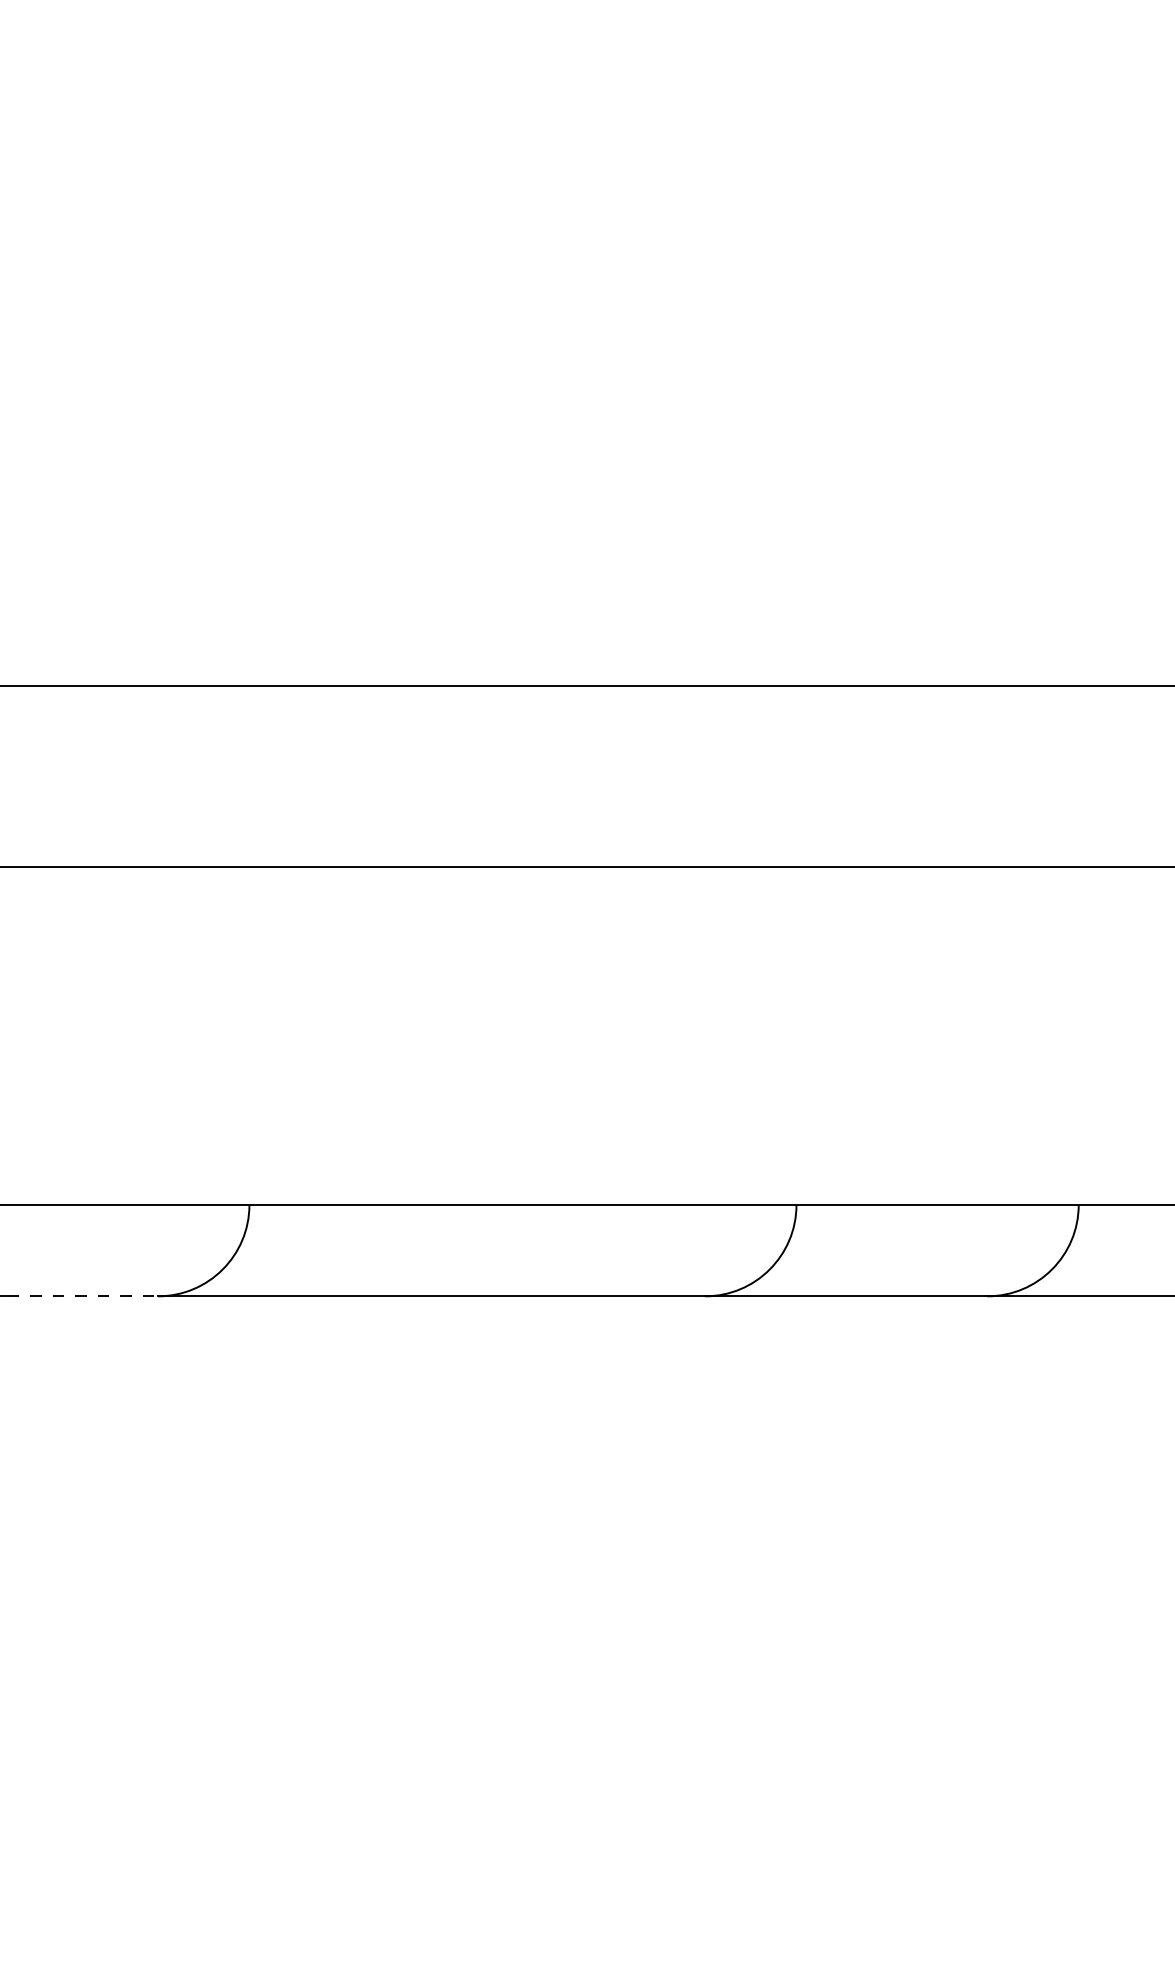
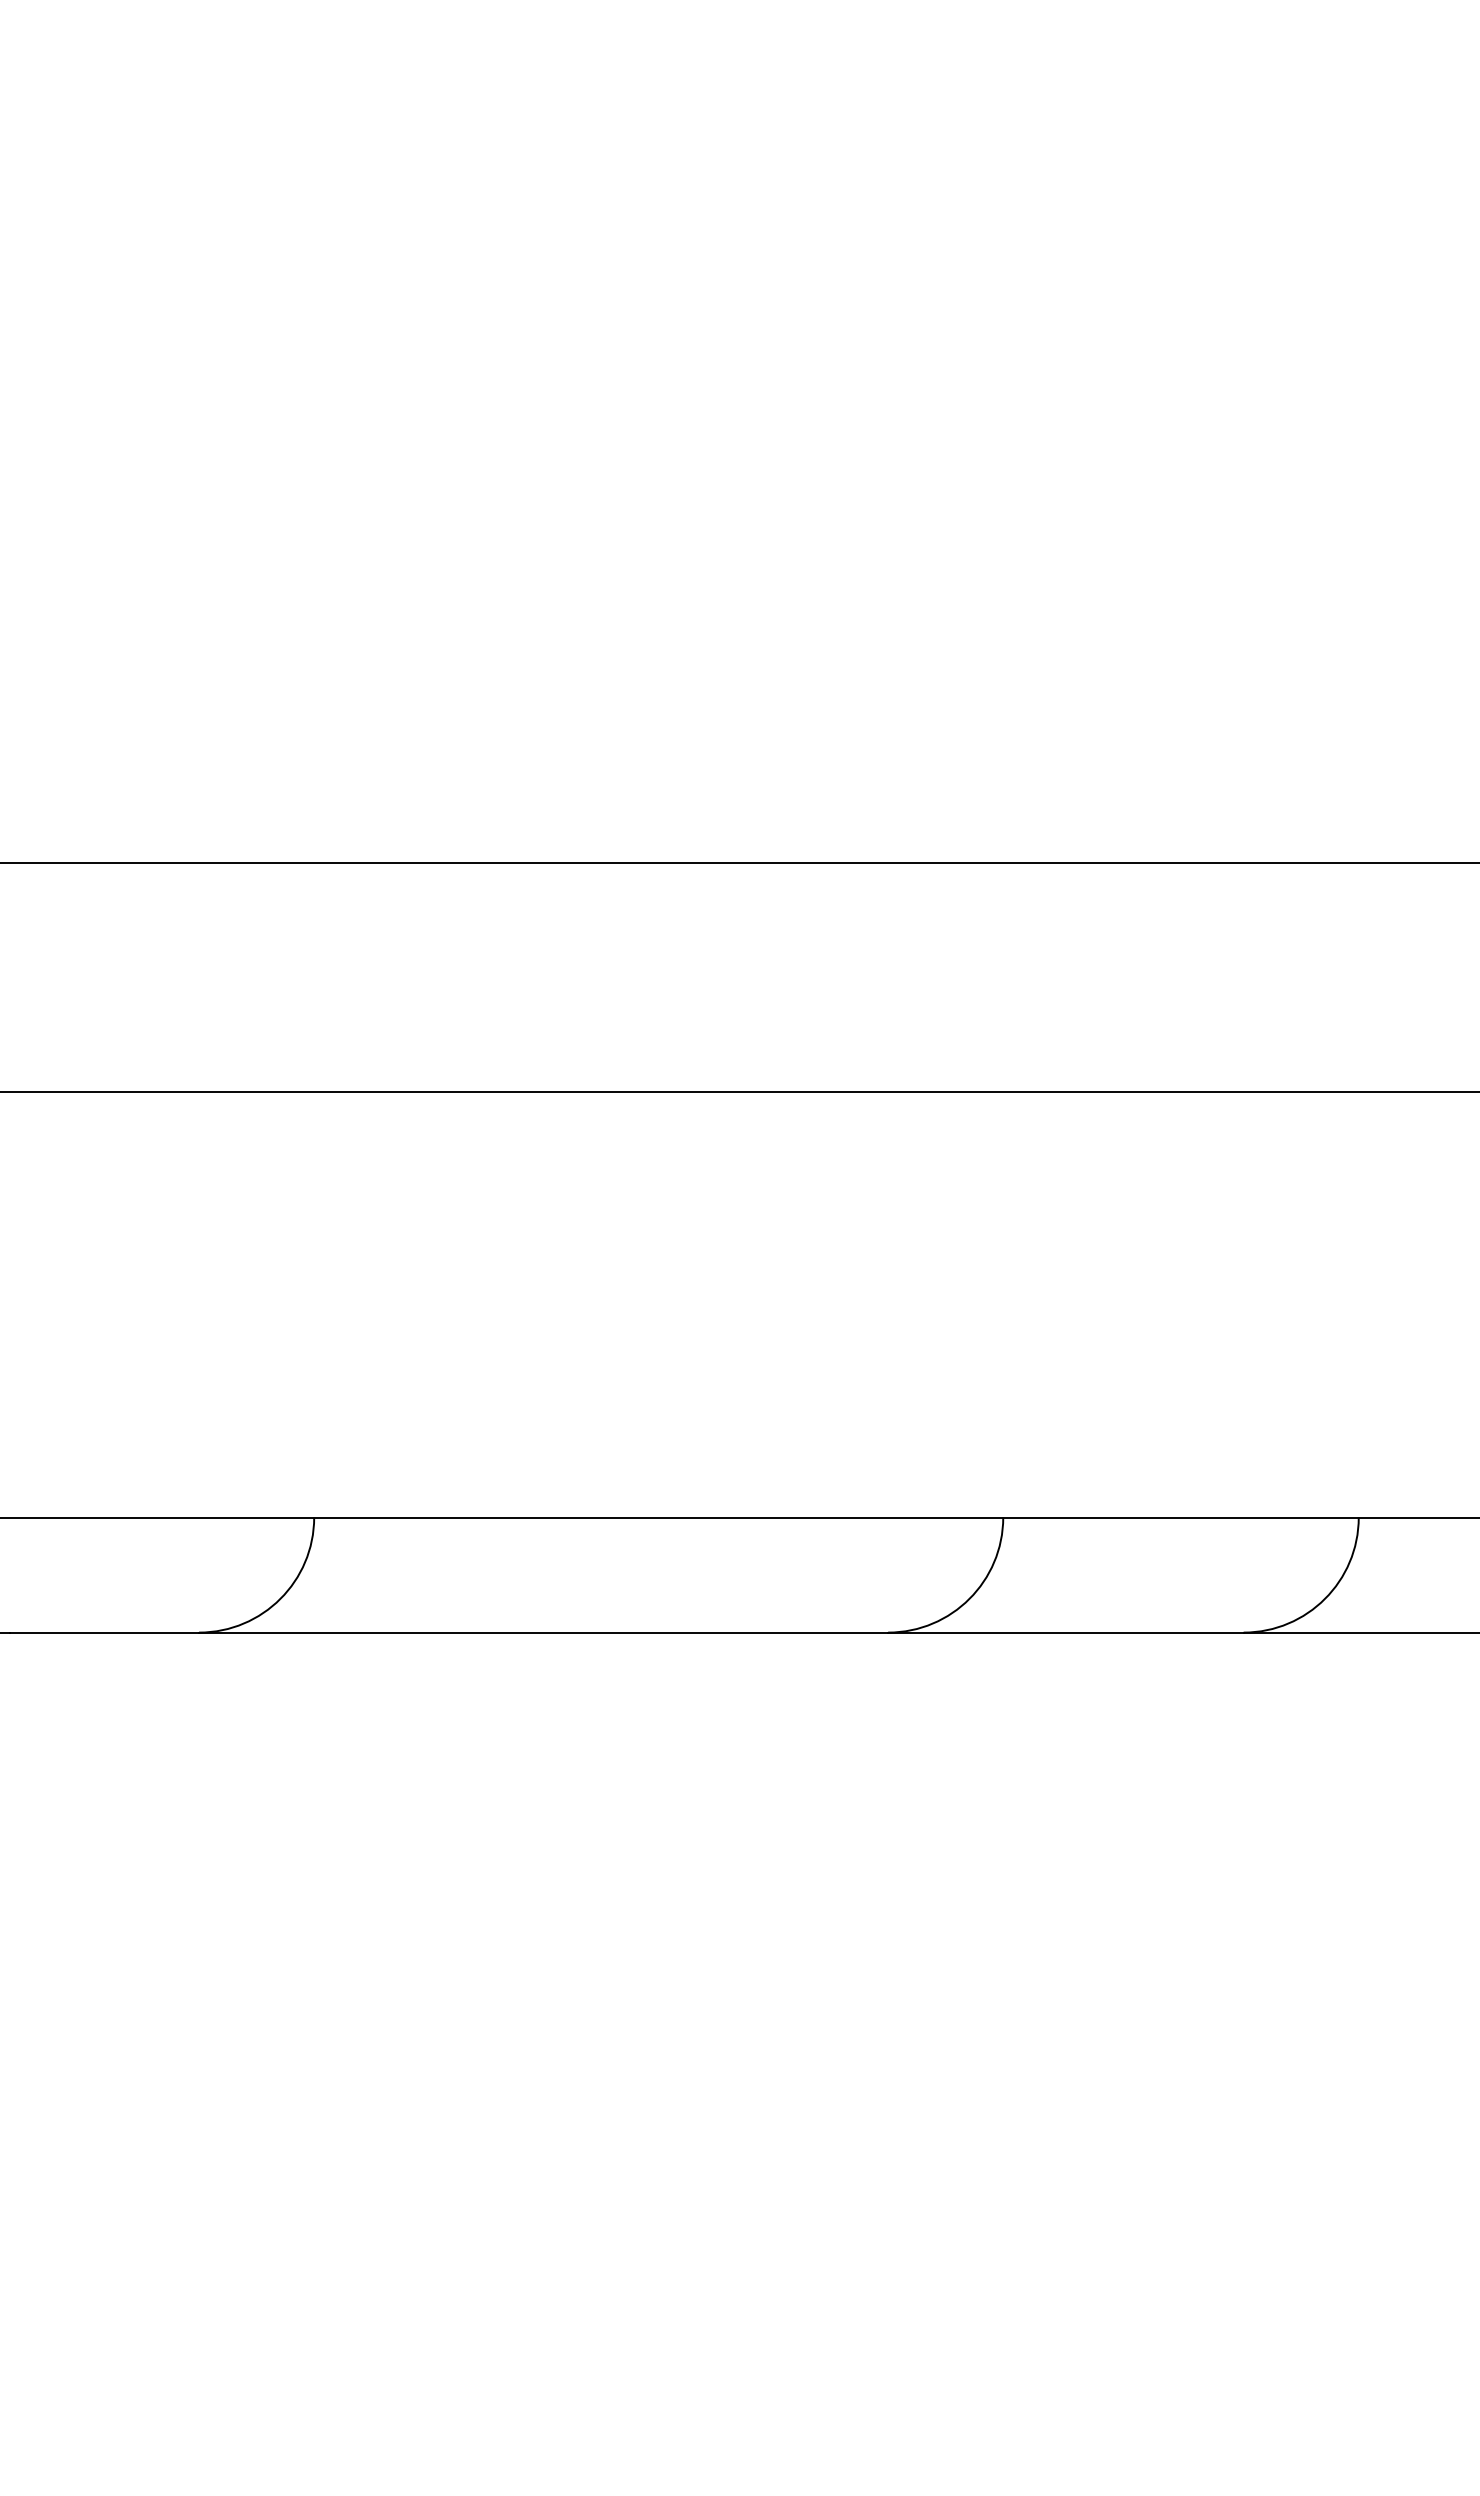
line: (82, 1296) -> (104, 1632), dashed -> solid

